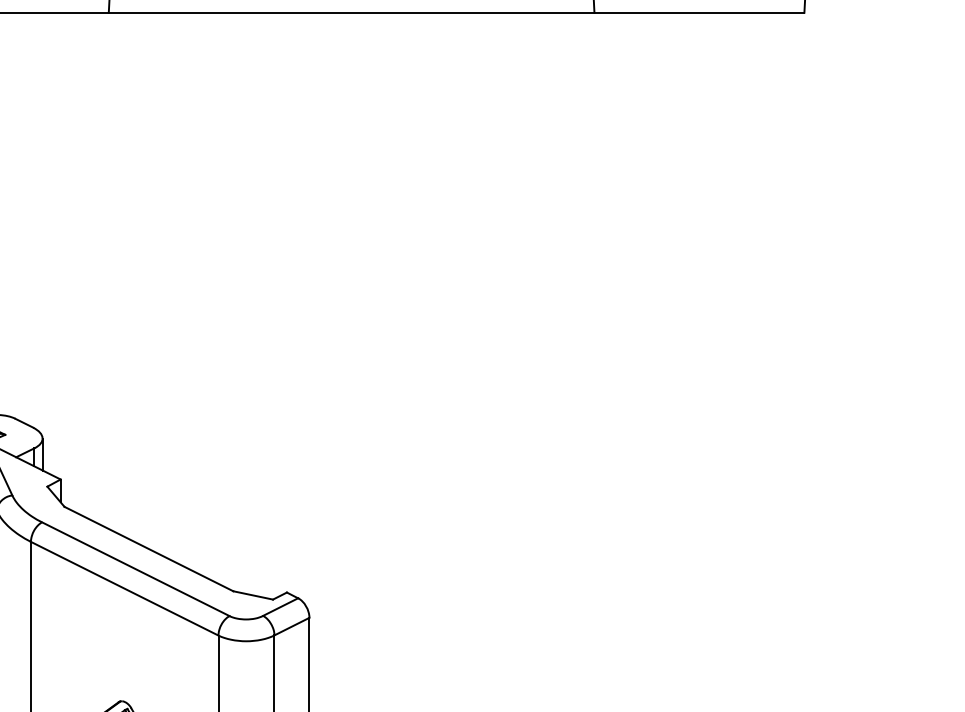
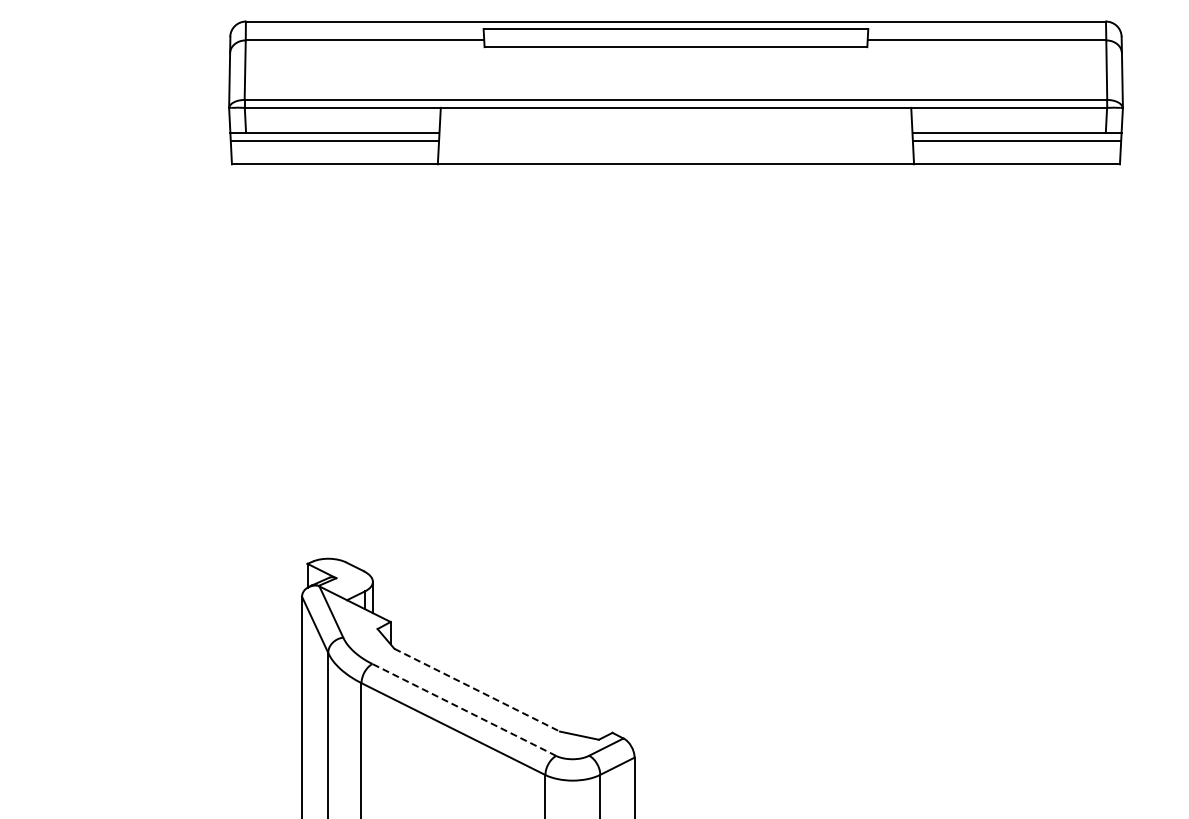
line: (149, 549) -> (477, 690), solid -> dashed
line: (135, 568) -> (464, 709), solid -> dashed

